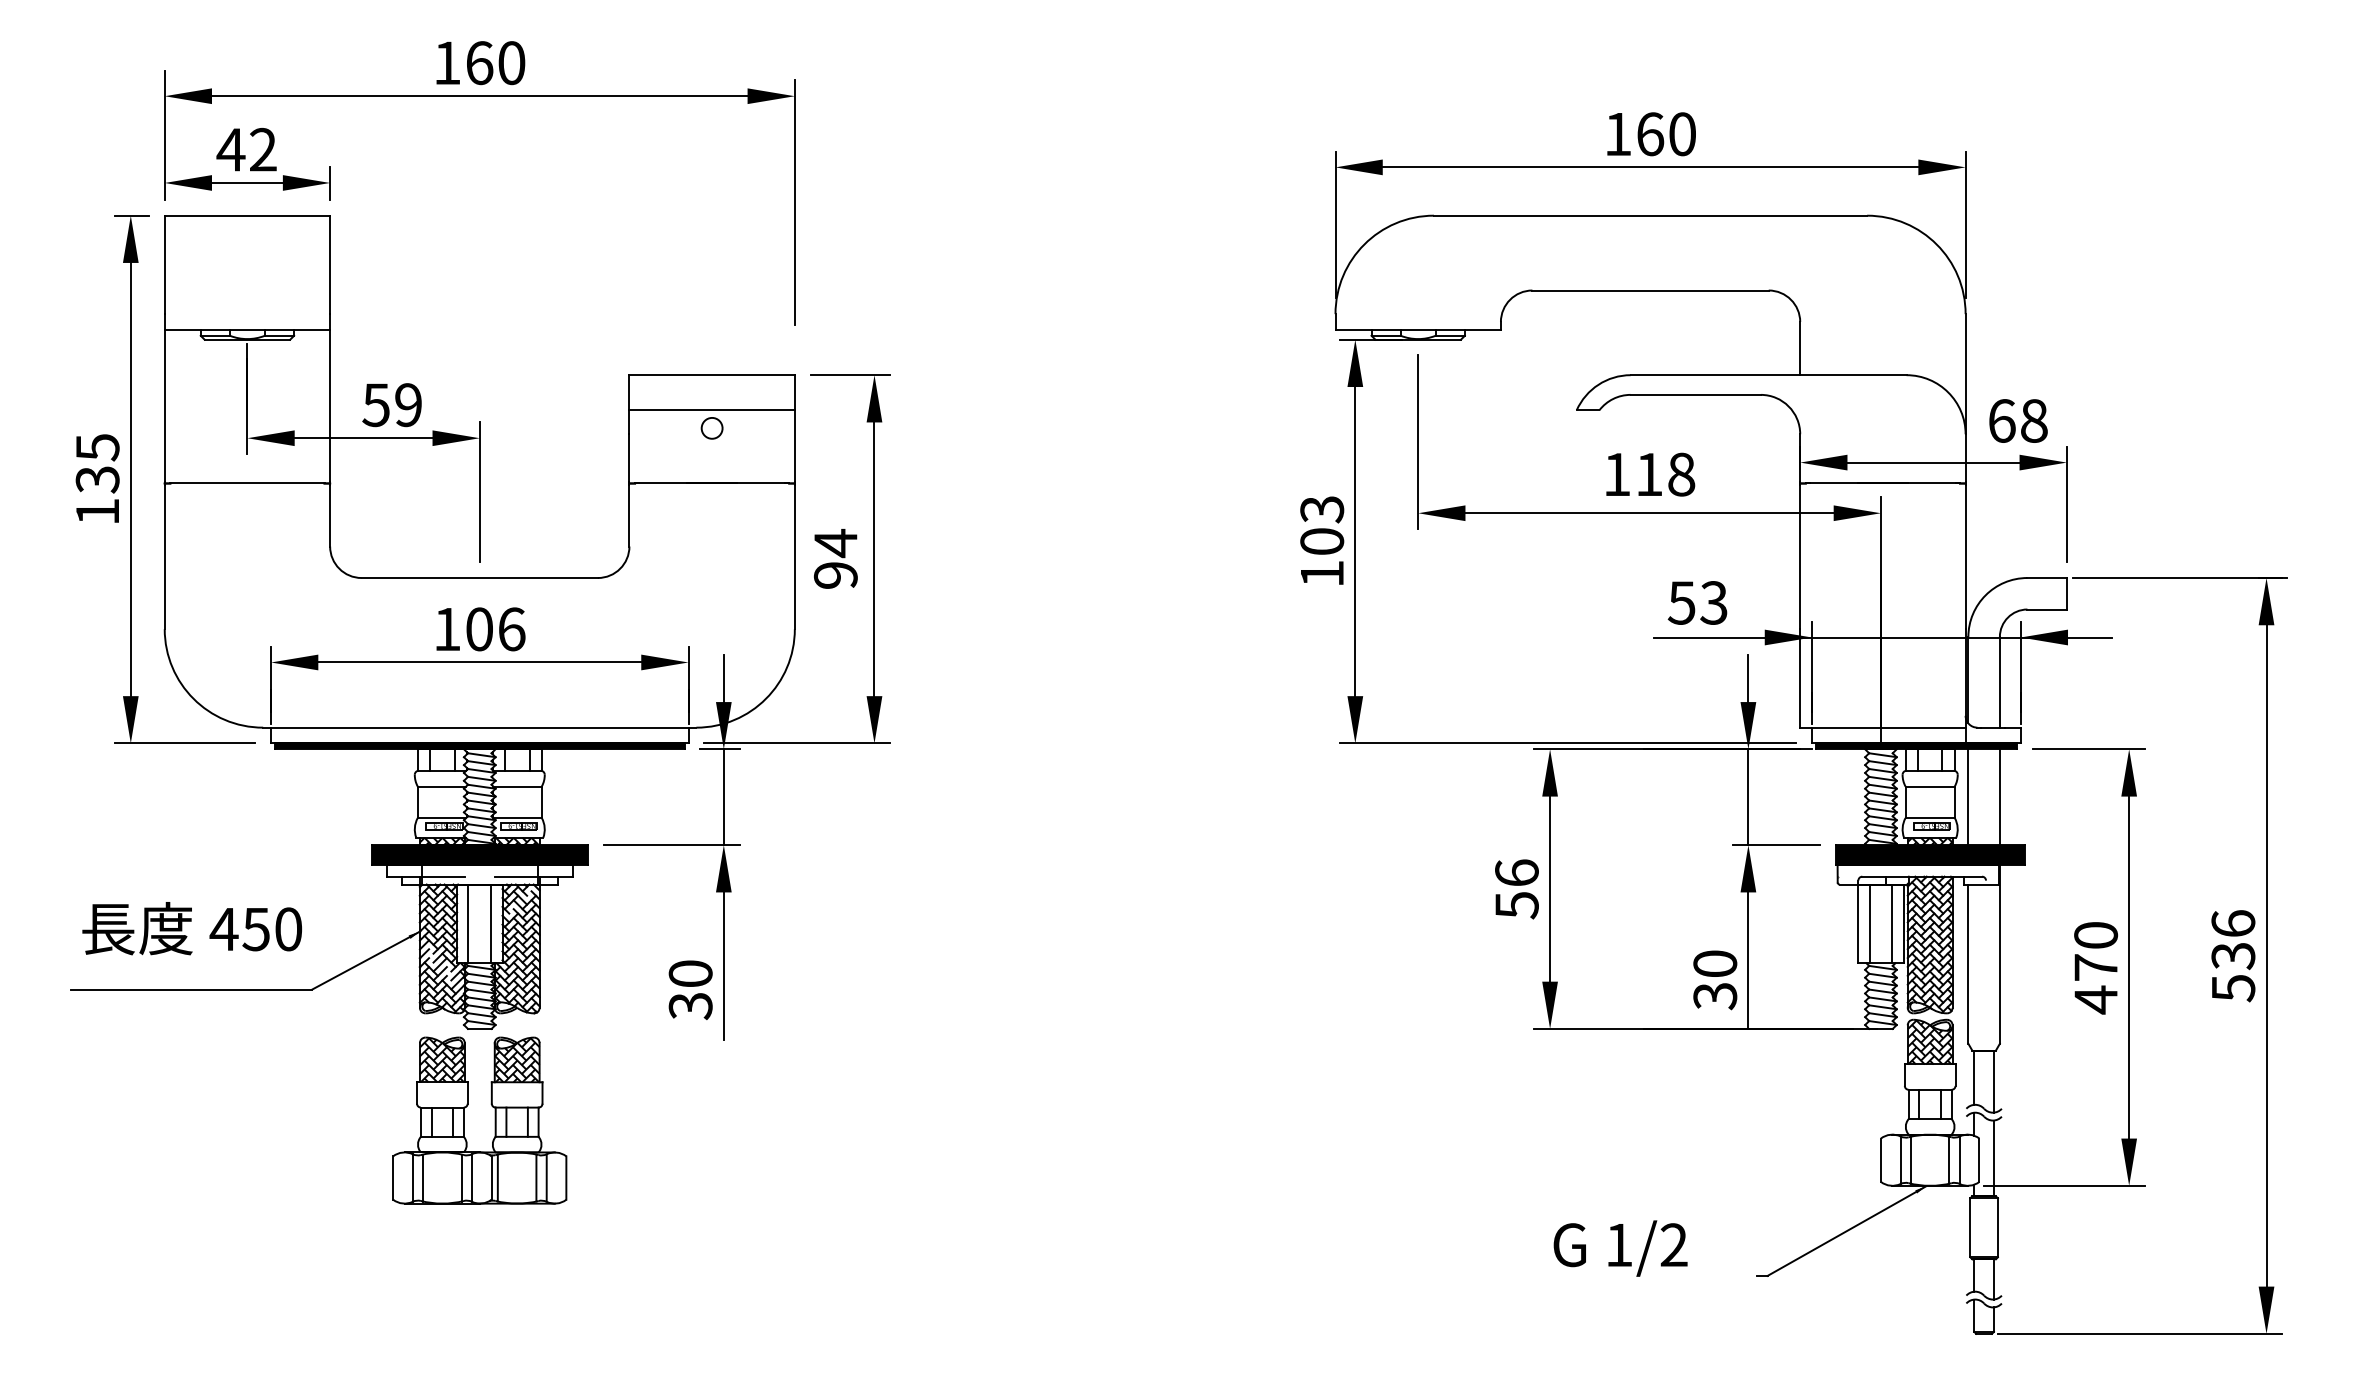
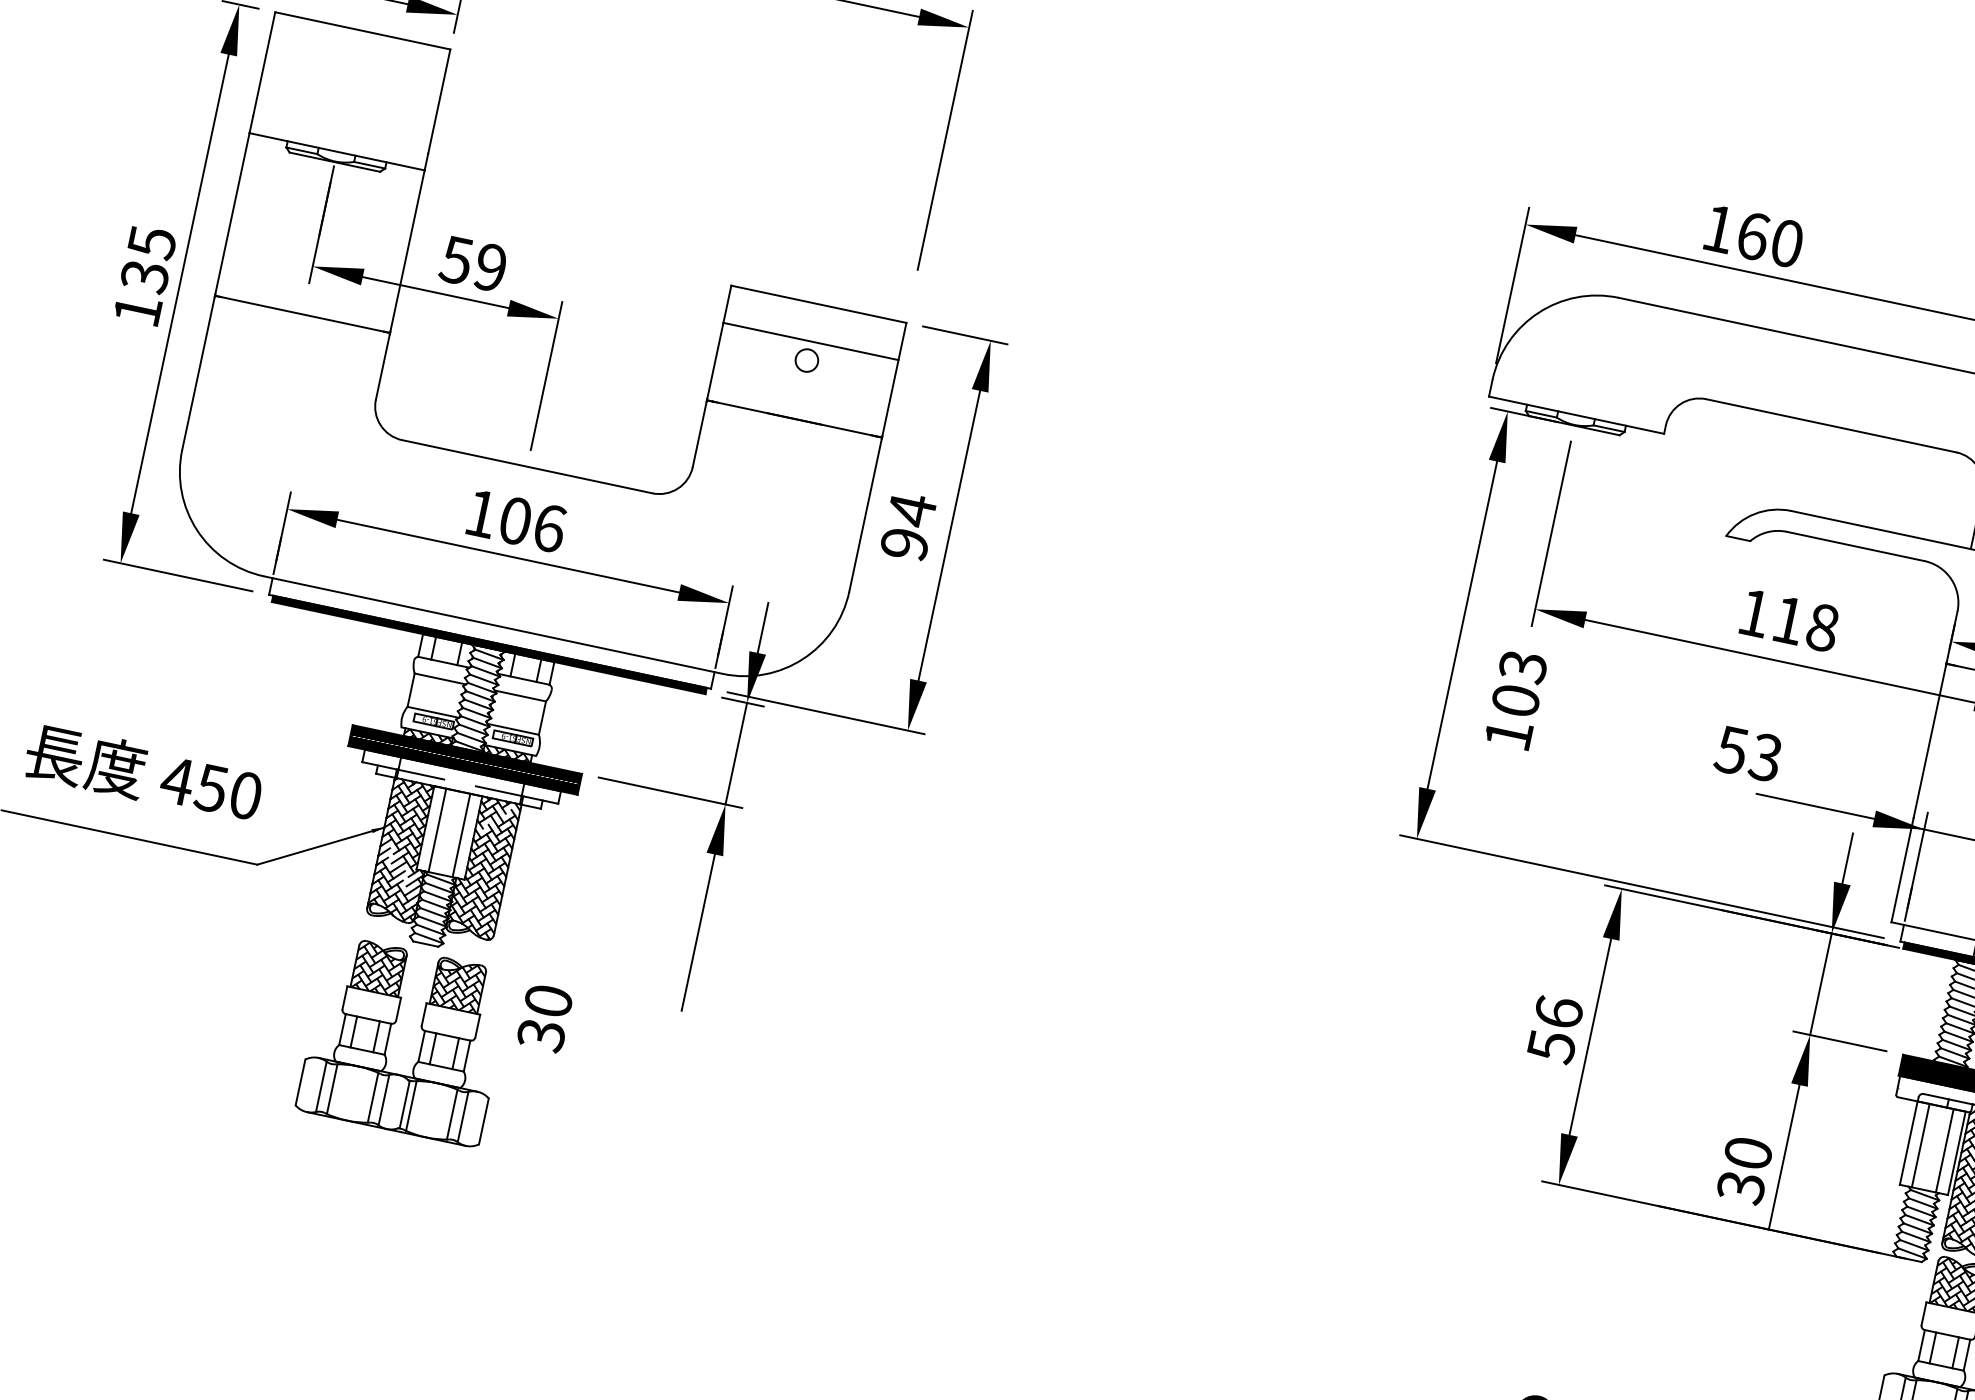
text: (1651, 134) -> (1754, 236), moved
text: (1322, 540) -> (1516, 699), moved
text: (1697, 602) -> (1748, 753), moved
text: (690, 990) -> (544, 1018), moved

